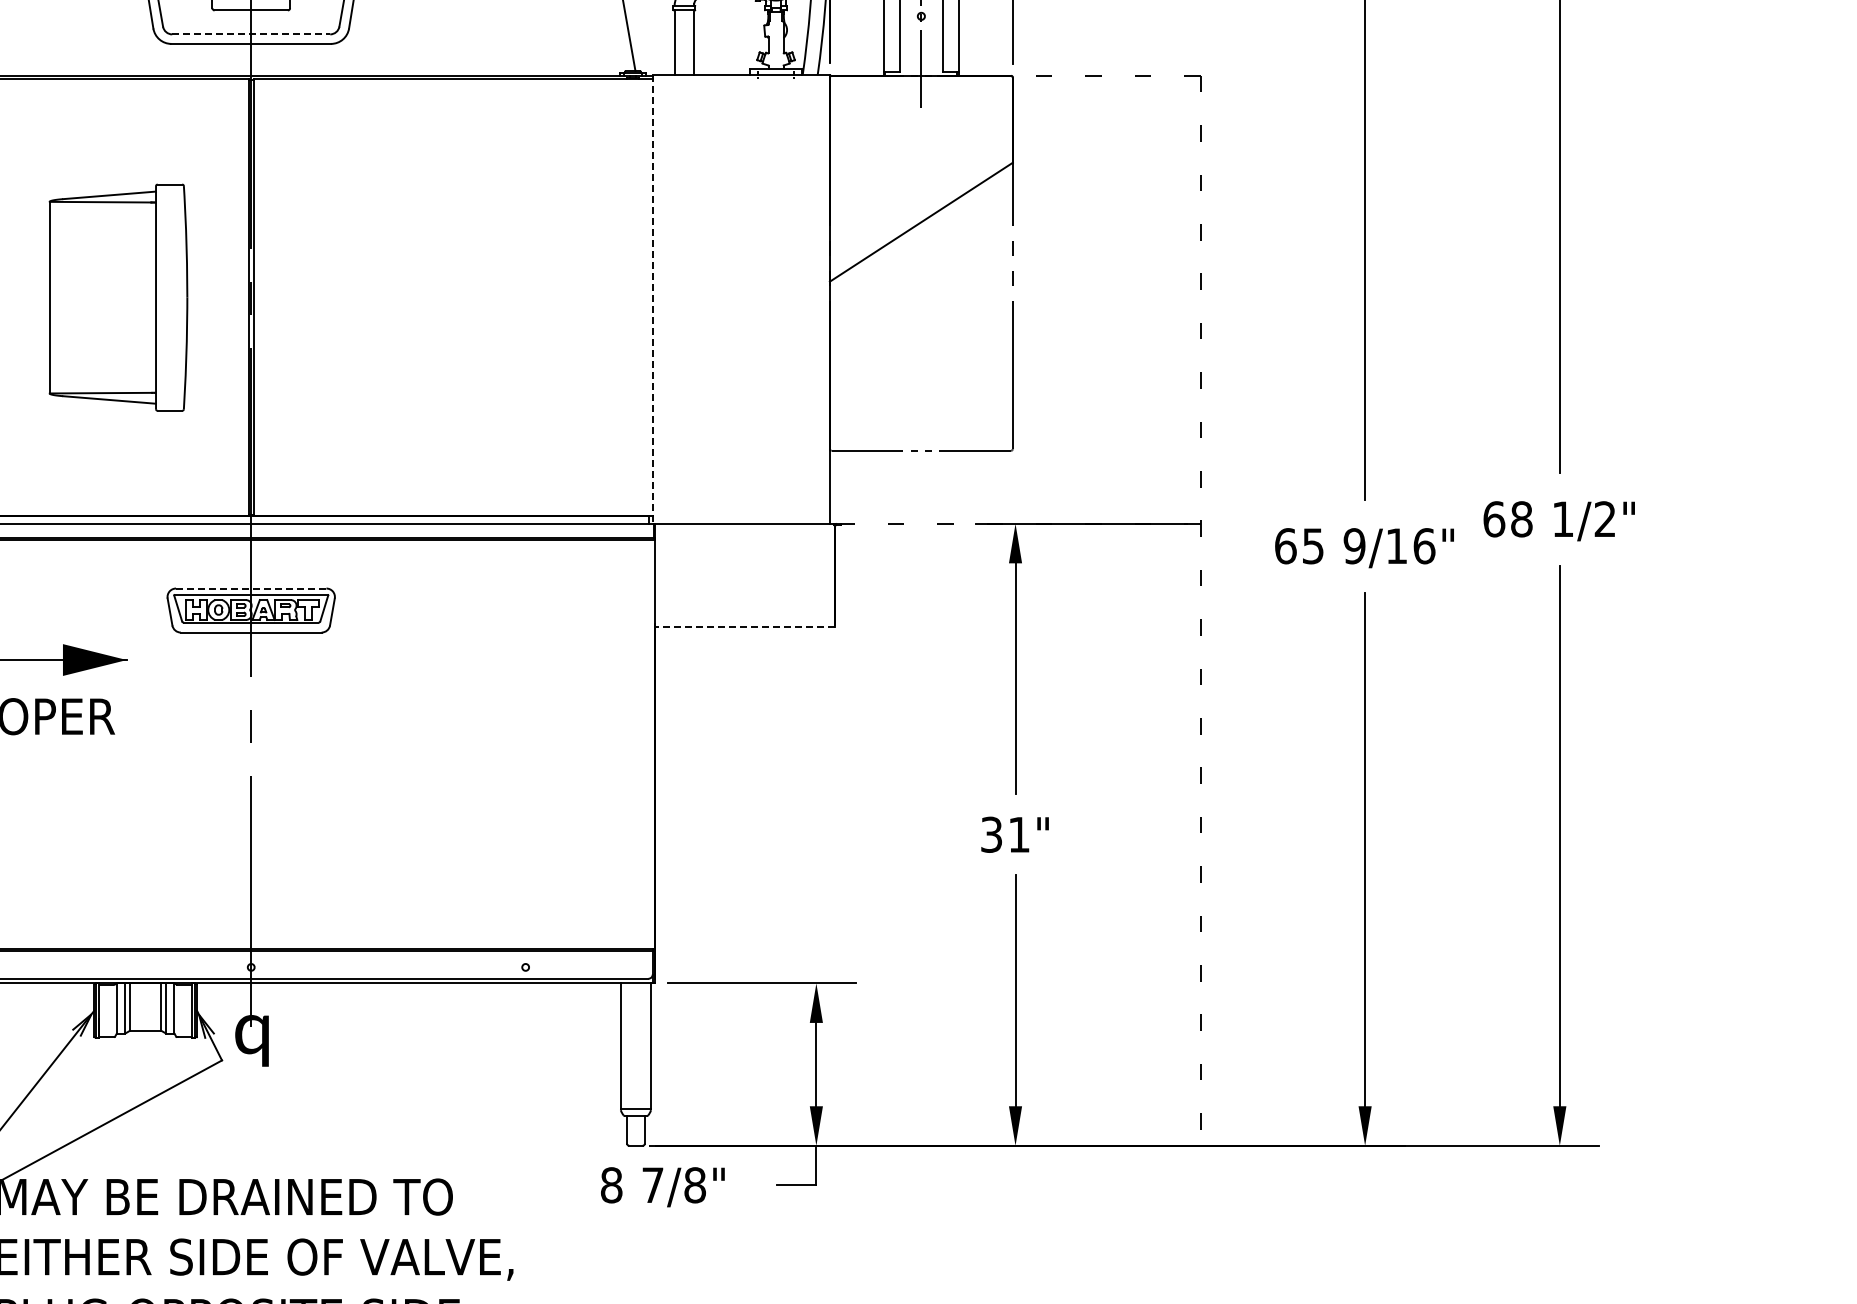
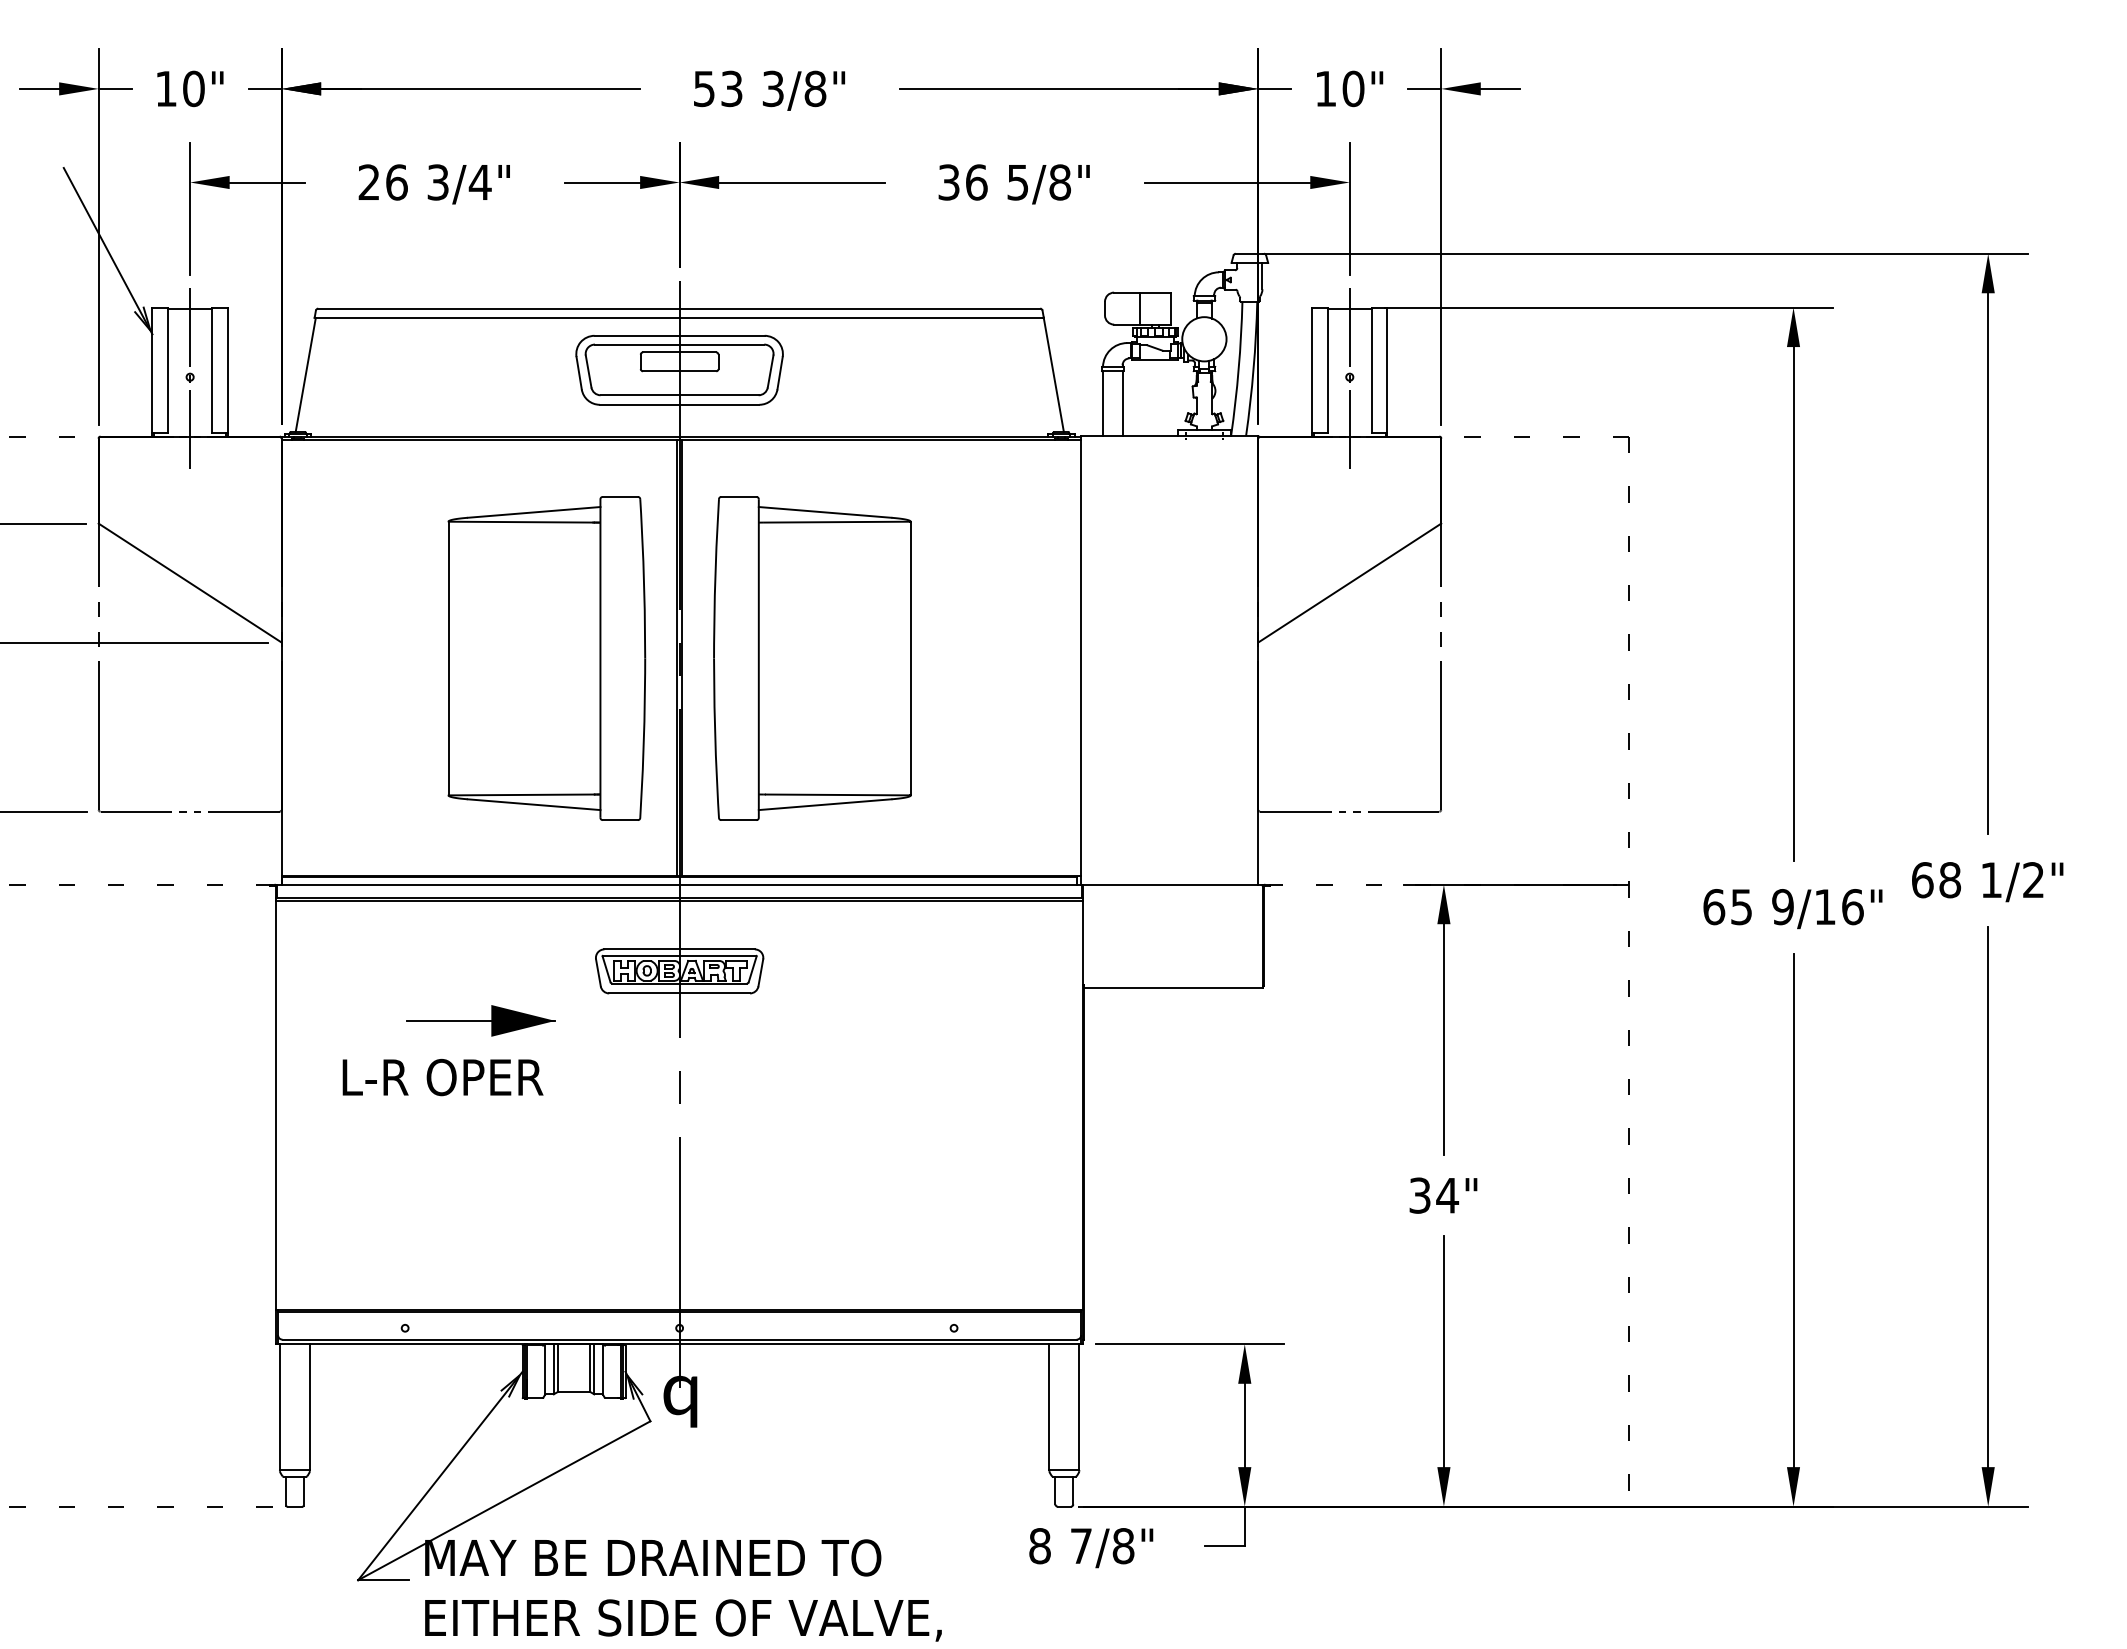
line: (251, 34) -> (679, 395), dashed -> solid
part: (118, 297) -> (546, 658), size x1.43
part: (384, 297) -> (812, 658), added
line: (653, 299) -> (1081, 660), dashed -> solid
line: (252, 588) -> (680, 949), dashed -> solid
line: (745, 626) -> (1173, 987), dashed -> solid
text: (1019, 834) -> (1447, 1195), 31" -> 34"

